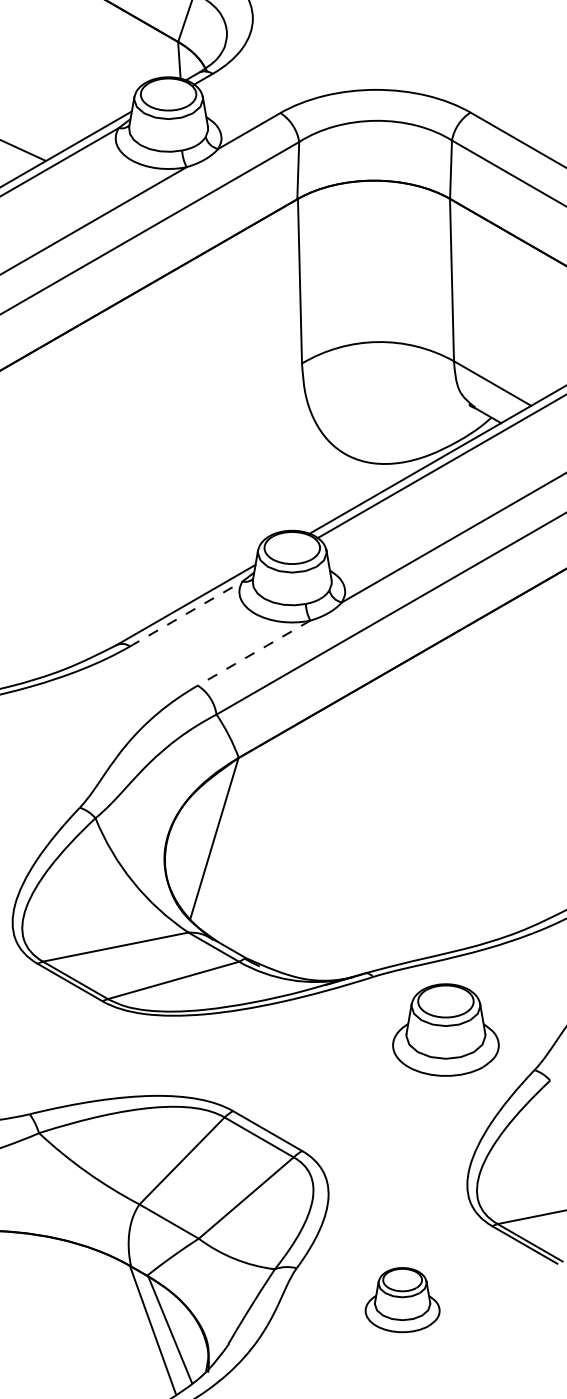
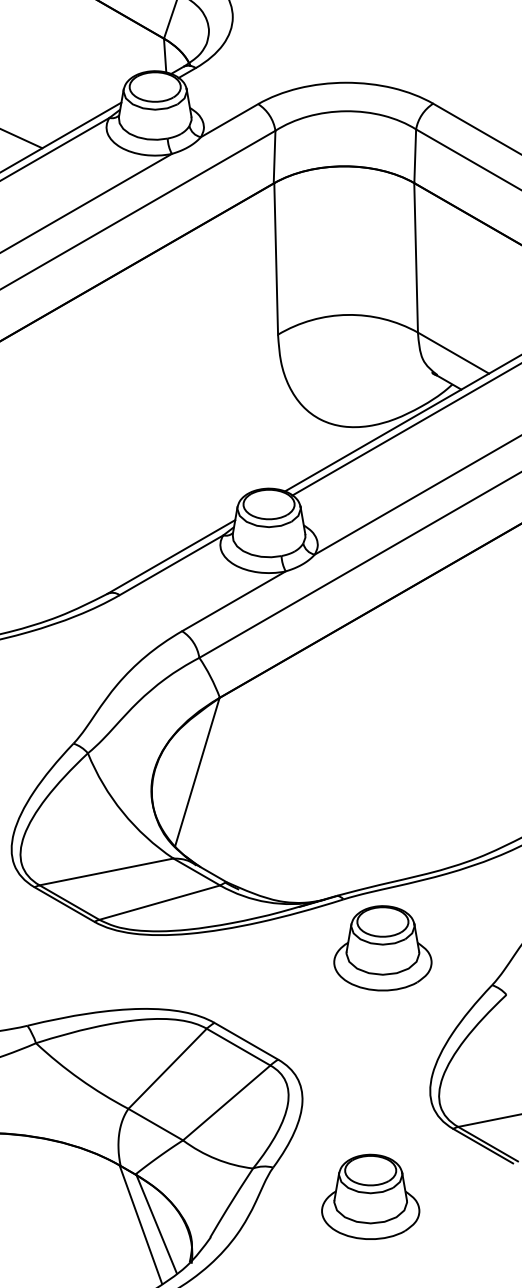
line: (186, 613) -> (171, 564), dashed -> solid
line: (254, 653) -> (234, 601), dashed -> solid
part: (445, 1029) -> (382, 947), moved
part: (402, 1299) -> (370, 1196), size x1.43

